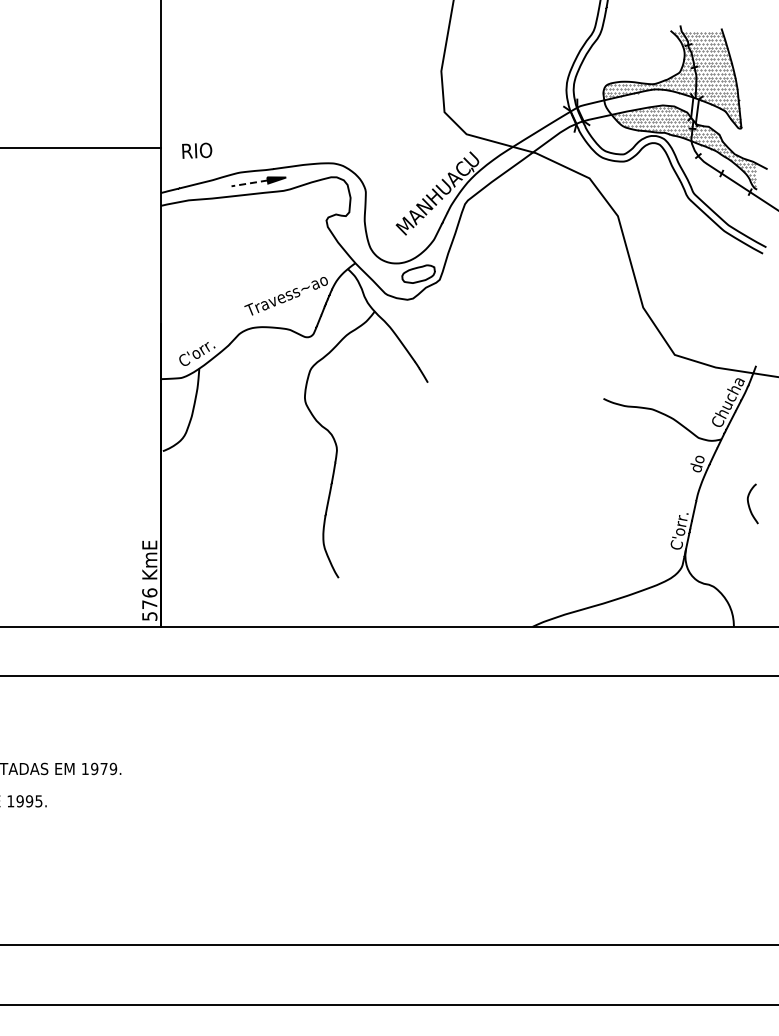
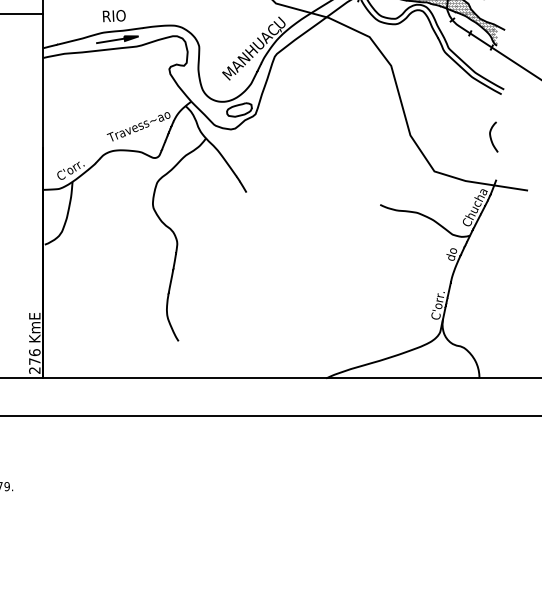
text: (197, 150) -> (114, 15), moved
line: (249, 183) -> (110, 40), dashed -> solid
curve: (749, 503) -> (491, 136), moved
text: (149, 616) -> (34, 370), 576 -> 276

